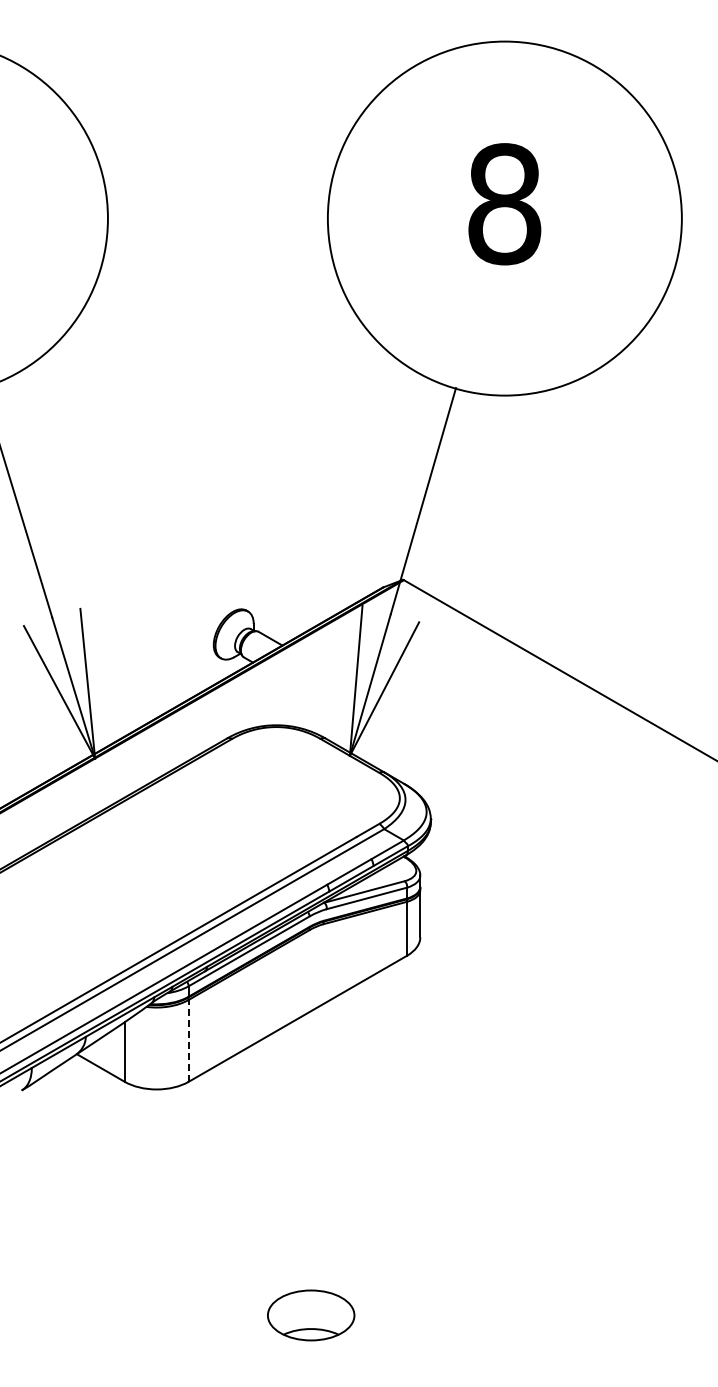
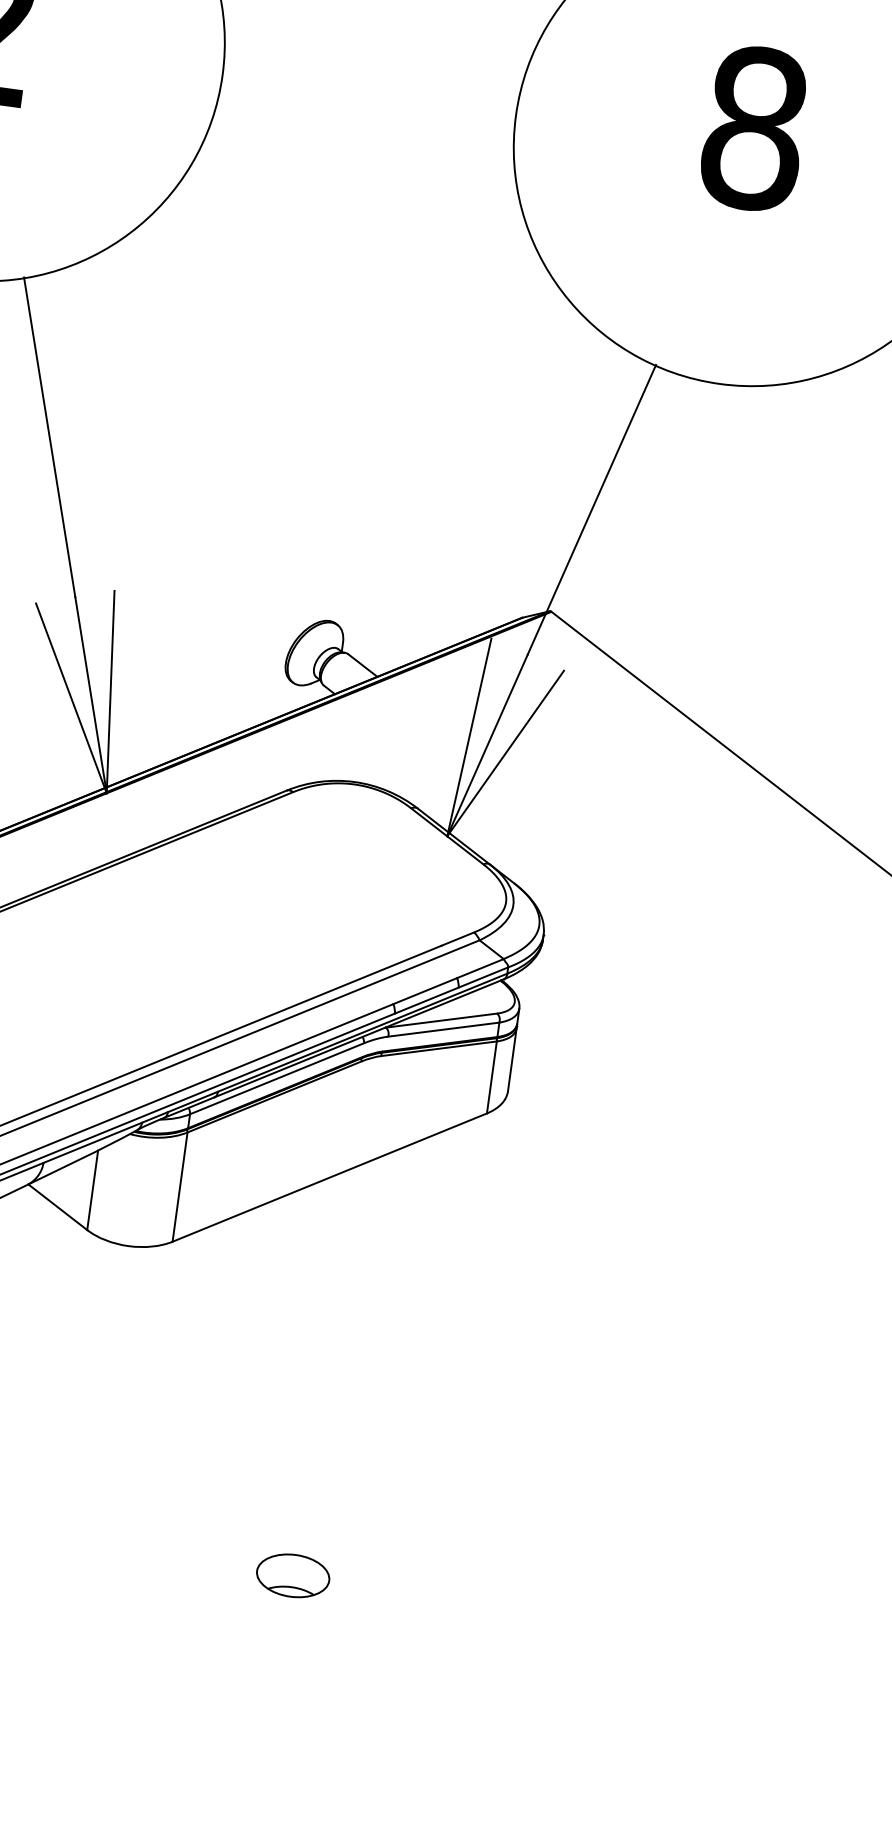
line: (188, 1040) -> (179, 1186), dashed -> solid
part: (310, 1315) -> (292, 1575), size x0.62

